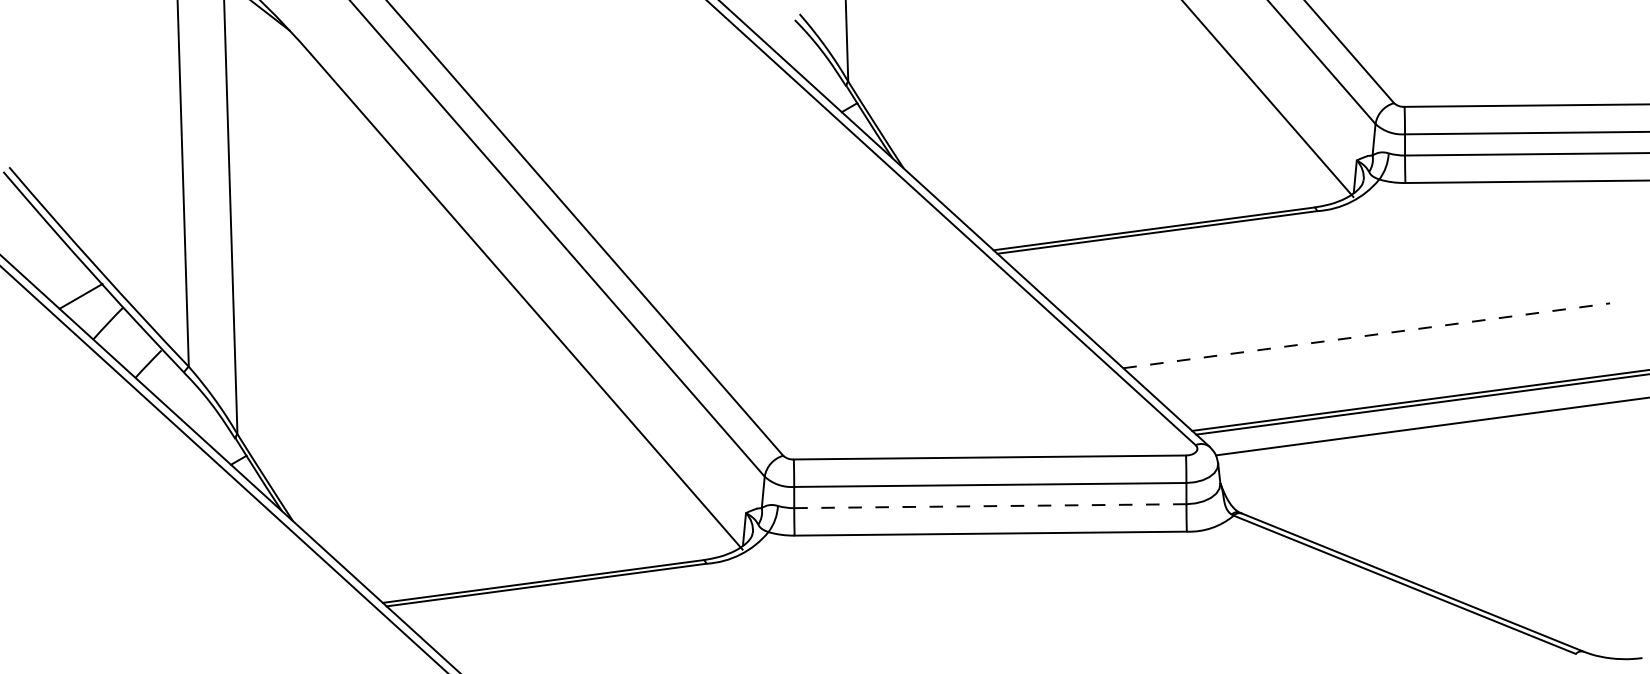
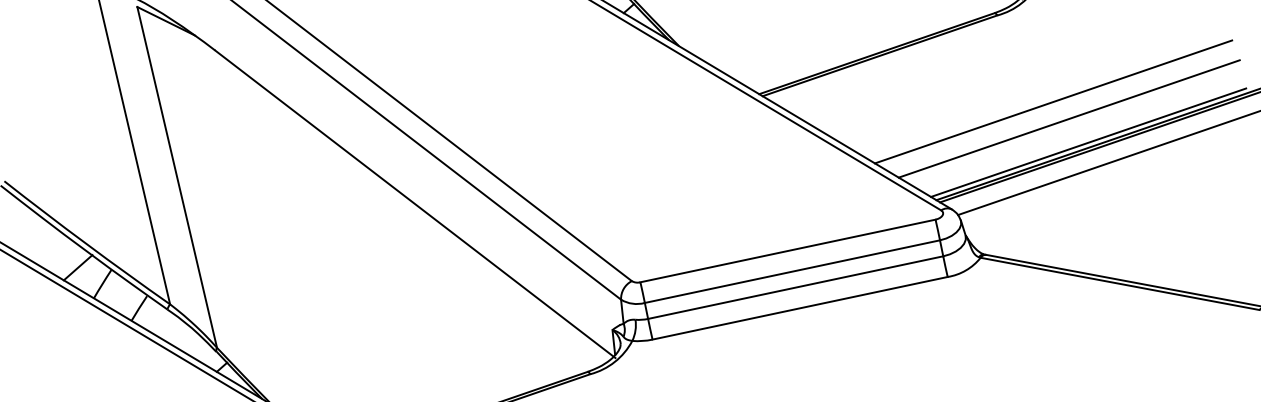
line: (1366, 335) -> (1053, 101), dashed -> solid
line: (1381, 361) -> (1068, 119), added
line: (1400, 396) -> (1088, 142), added
line: (990, 506) -> (795, 287), dashed -> solid

